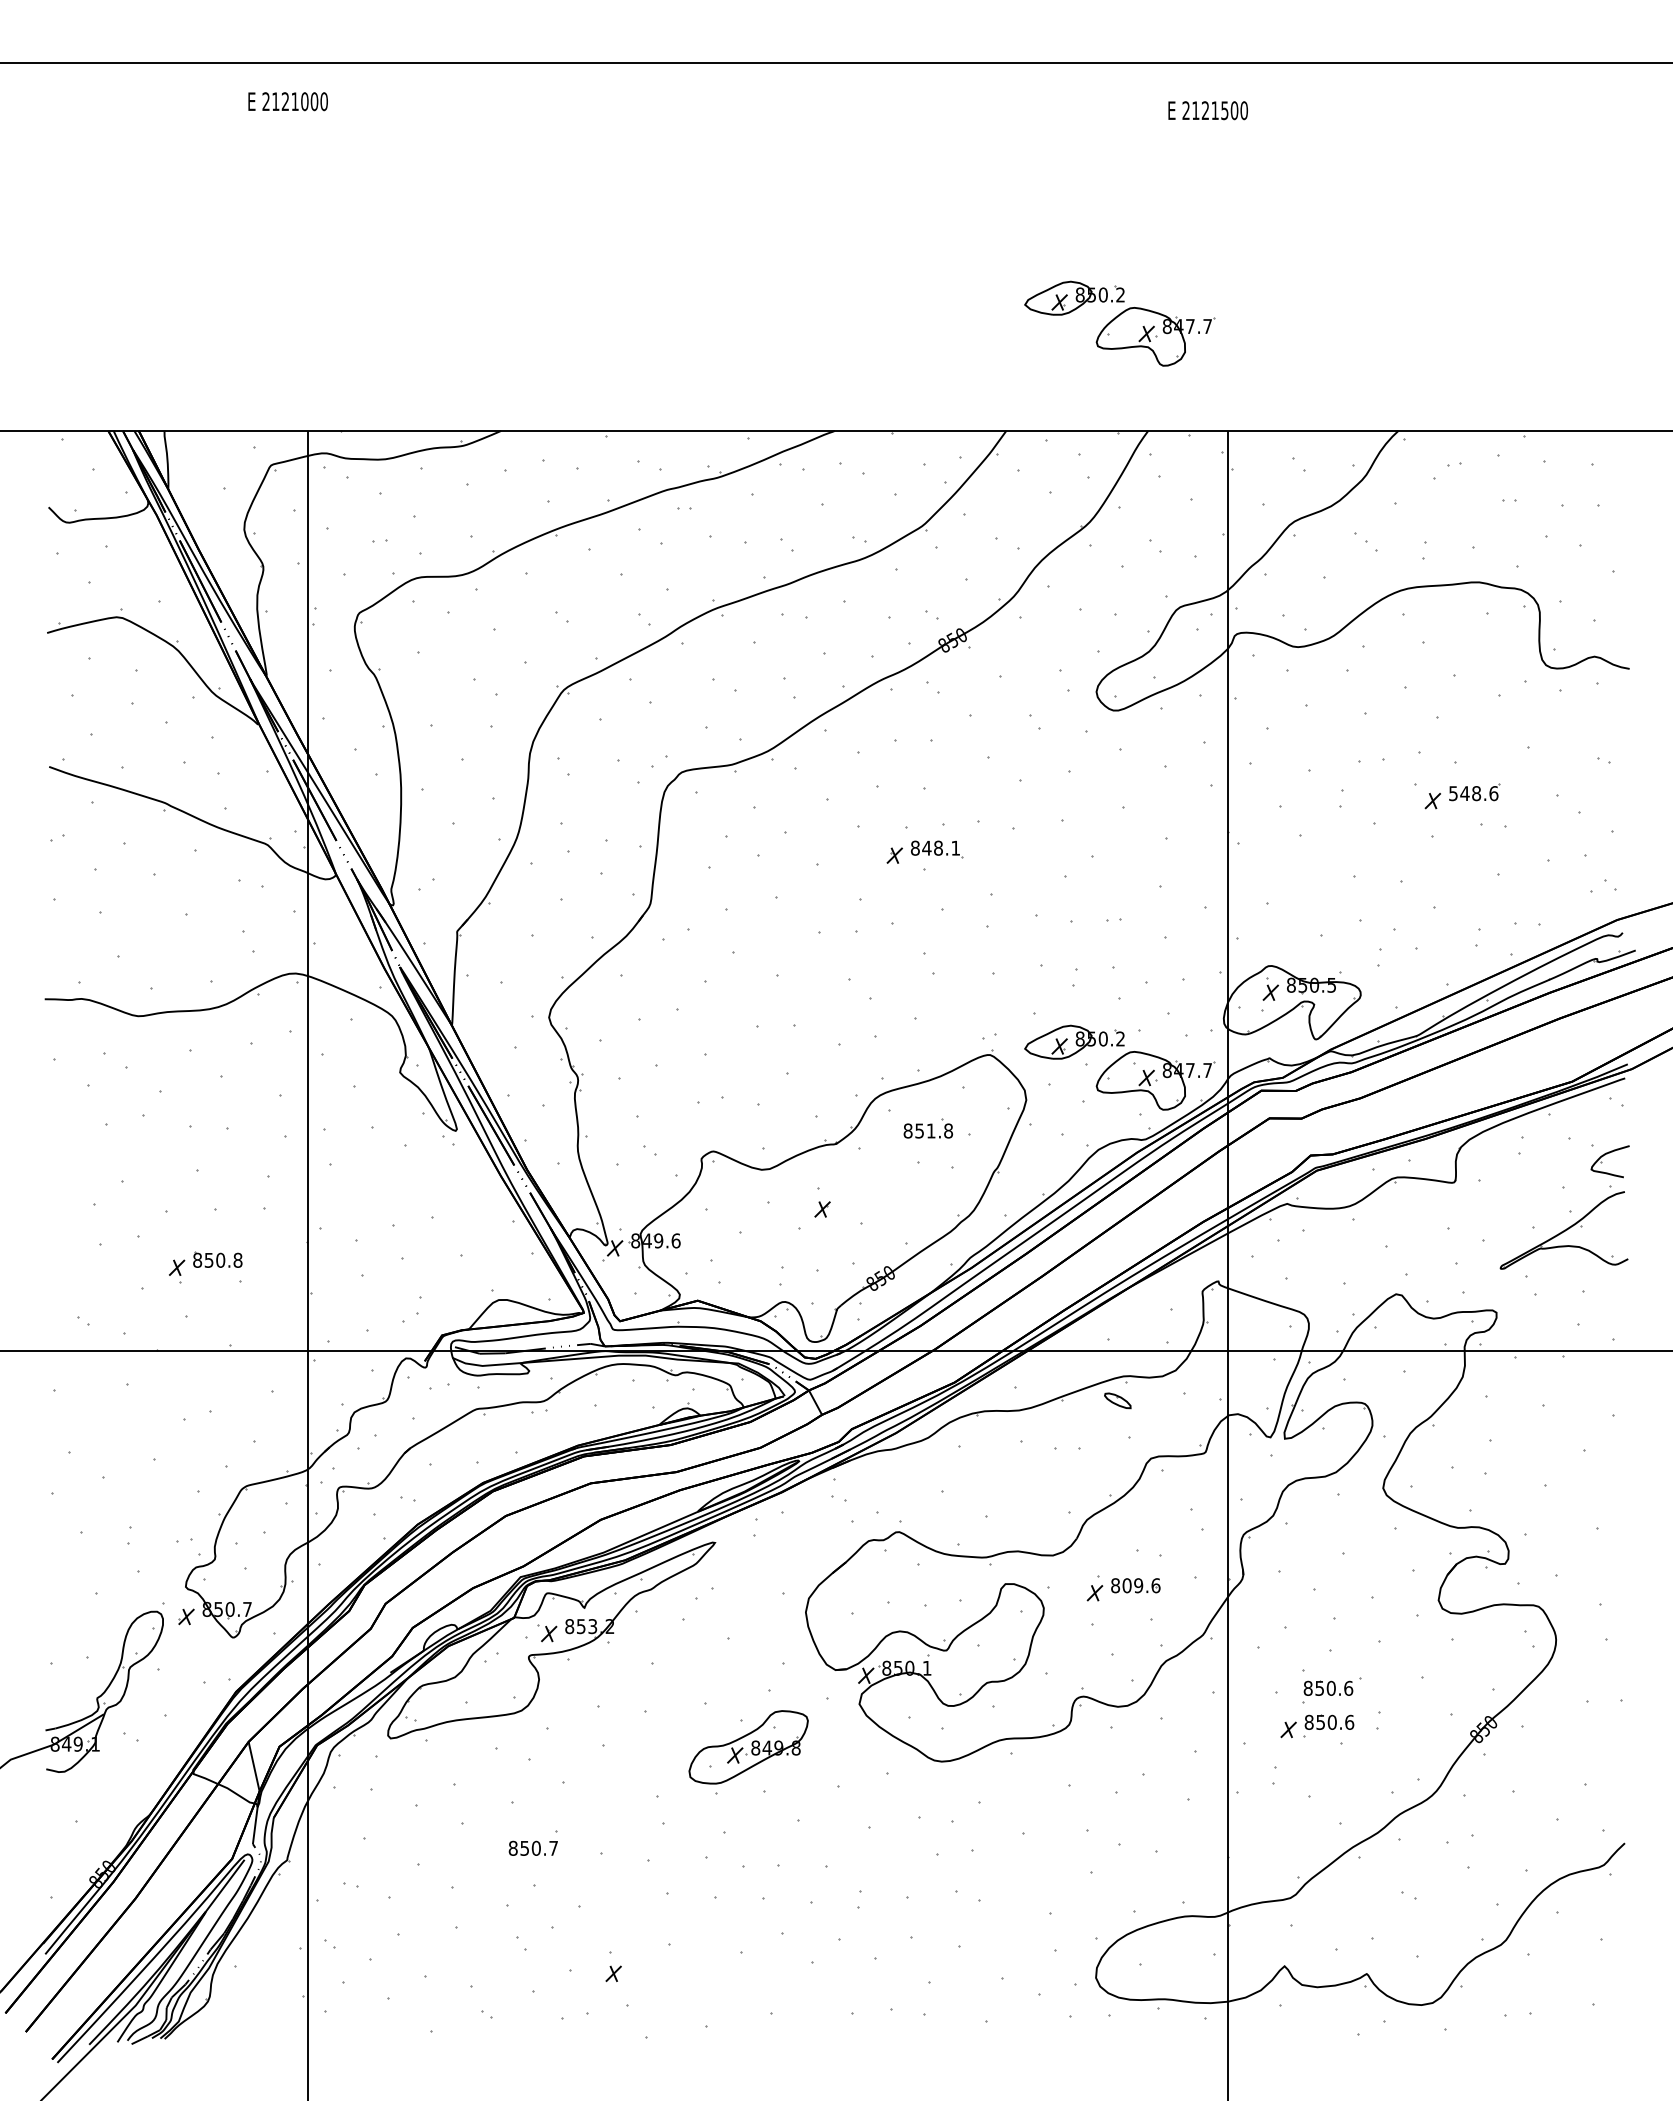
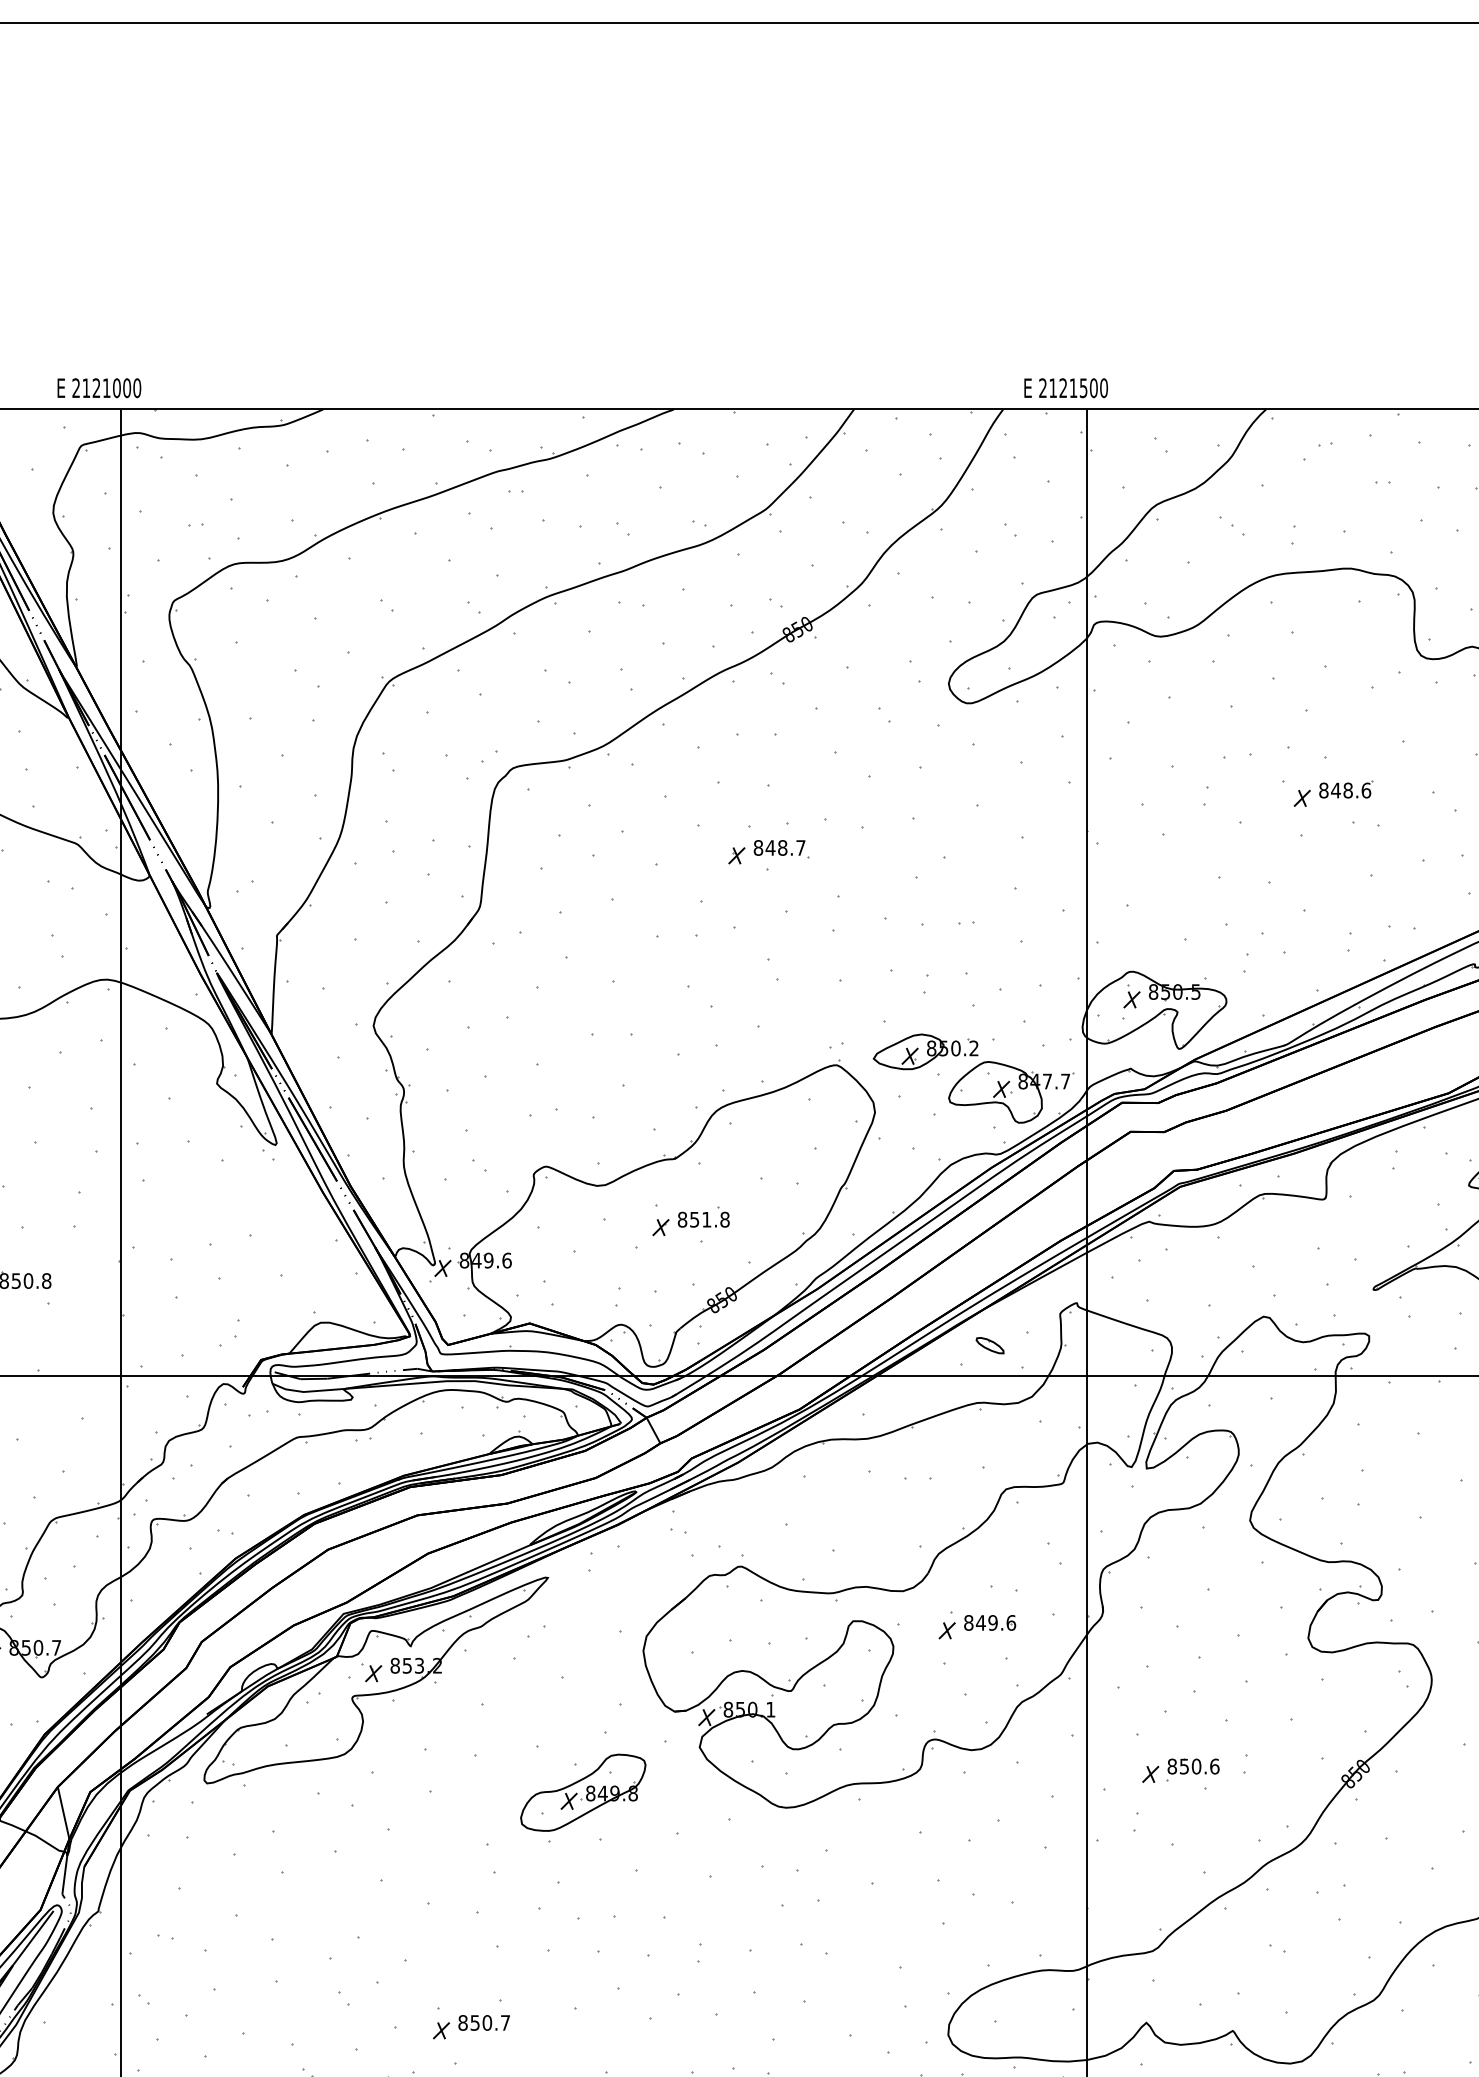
text: (287, 101) -> (98, 388), moved
text: (1207, 110) -> (1065, 388), moved
part: (1119, 323) -> (972, 296), removed
text: (1453, 793) -> (1323, 790), 548.6 -> 848.6
text: (955, 847) -> (800, 847), 848.1 -> 848.7
part: (927, 1128) -> (702, 1217), moved
part: (1117, 1400) -> (989, 1345), moved
text: (1126, 1585) -> (980, 1622), 809.6 -> 849.6
part: (1327, 1691) -> (1191, 1734), removed
text: (532, 1847) -> (483, 2022), moved

